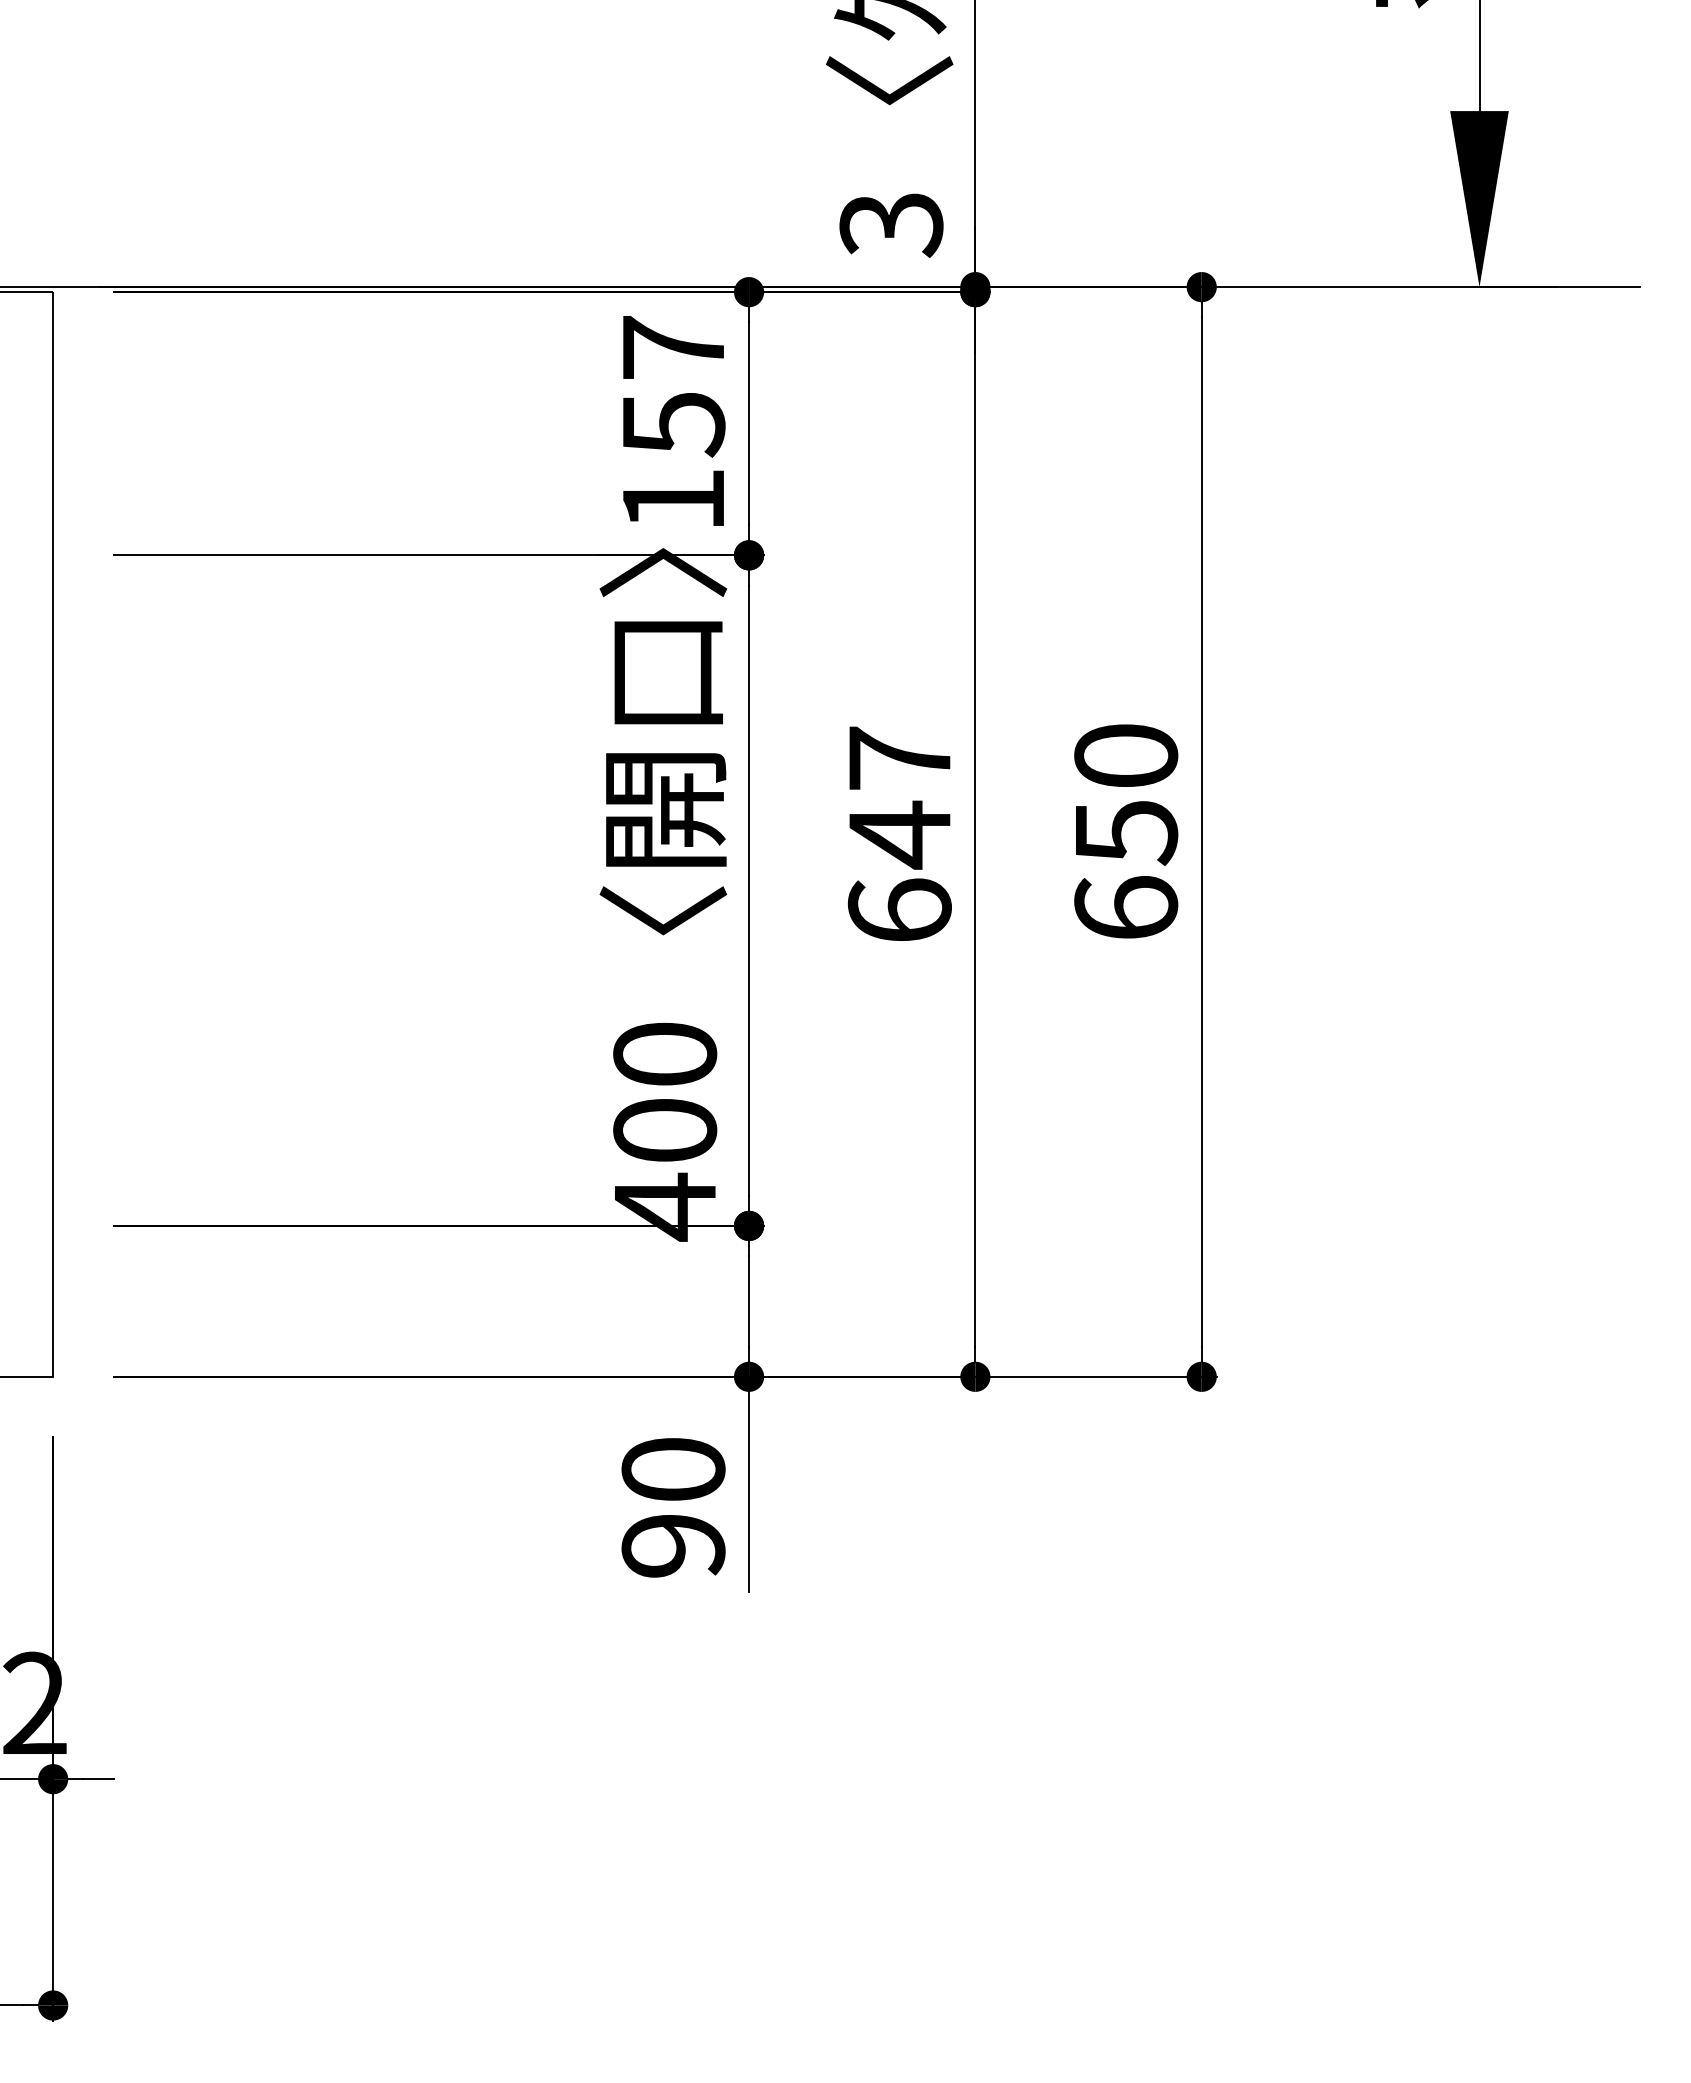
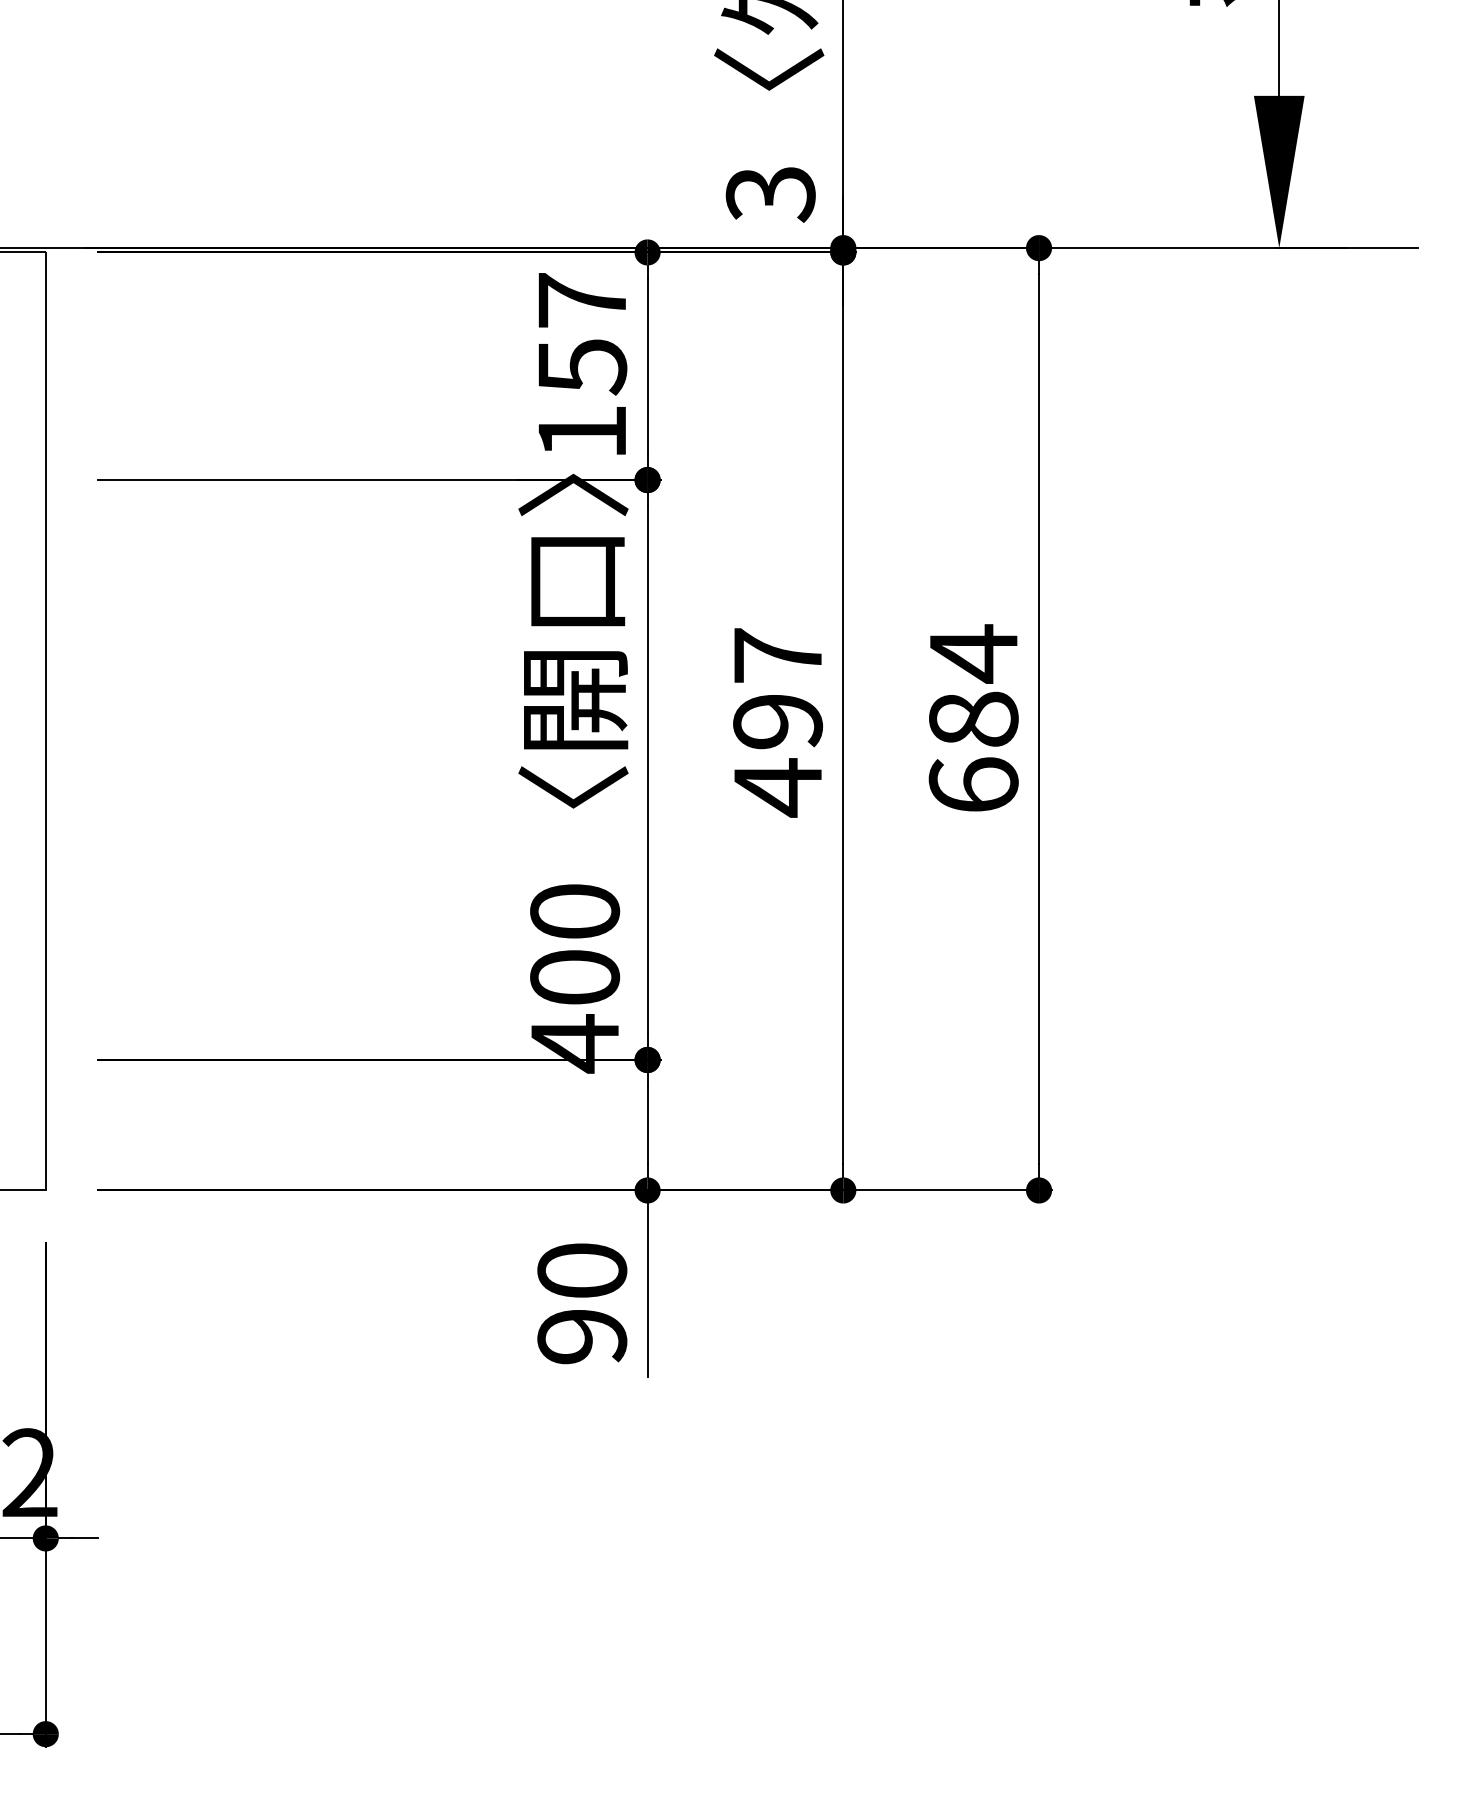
text: (1126, 793) -> (974, 686), 650 -> 684
text: (899, 872) -> (777, 754), 647 -> 497

